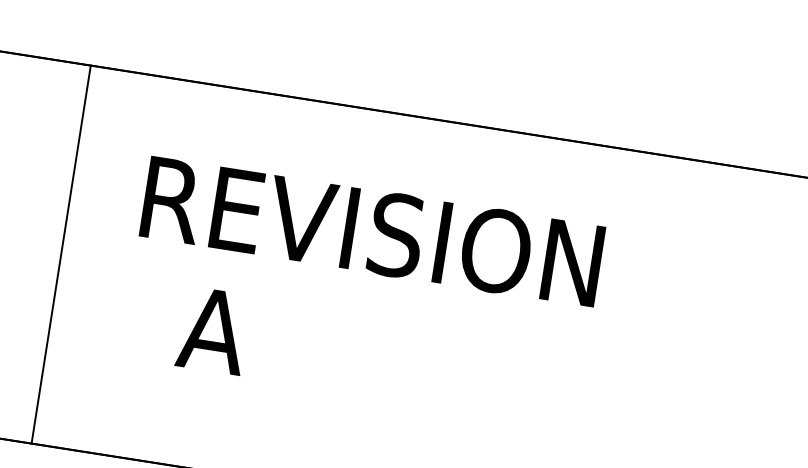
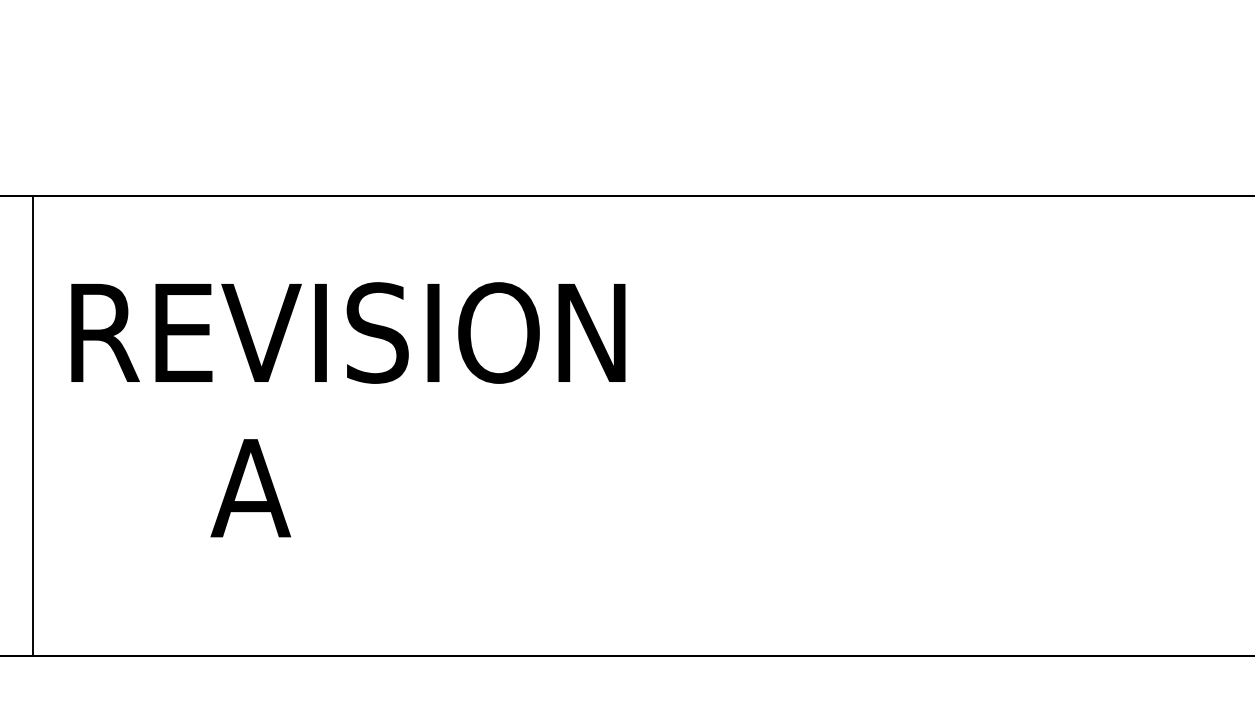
text: (372, 231) -> (348, 332), moved
line: (60, 254) -> (32, 426), moved

